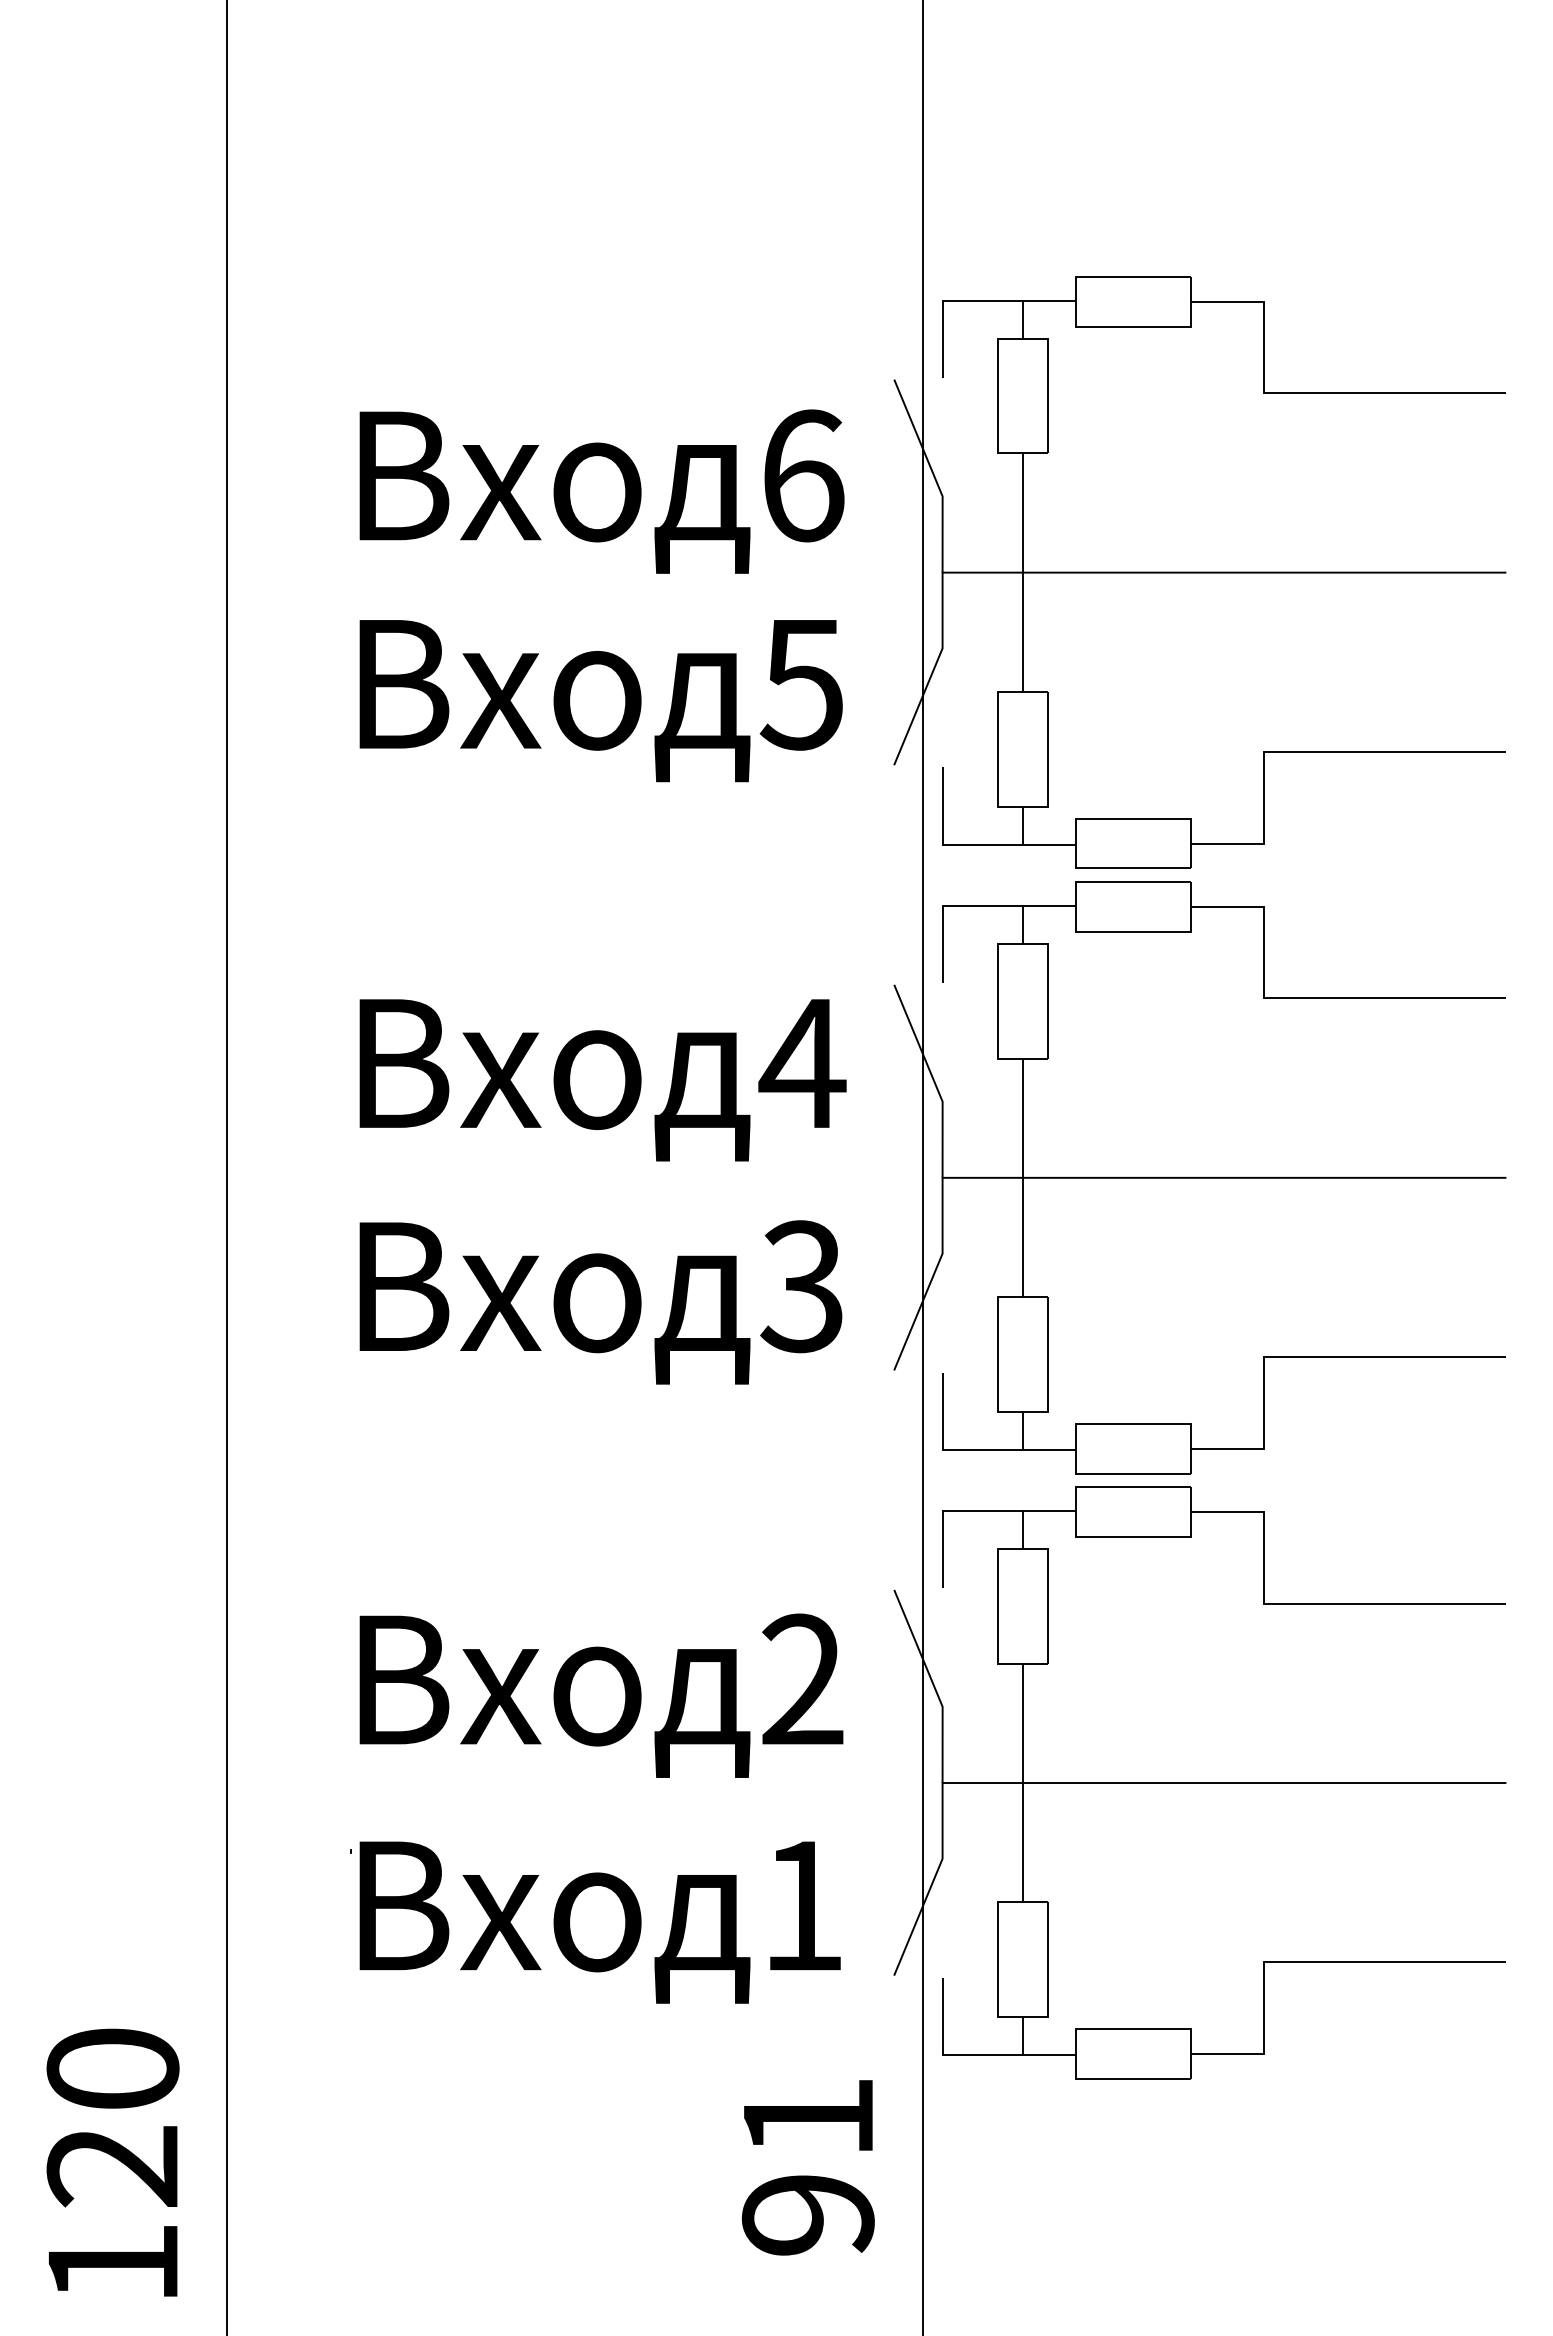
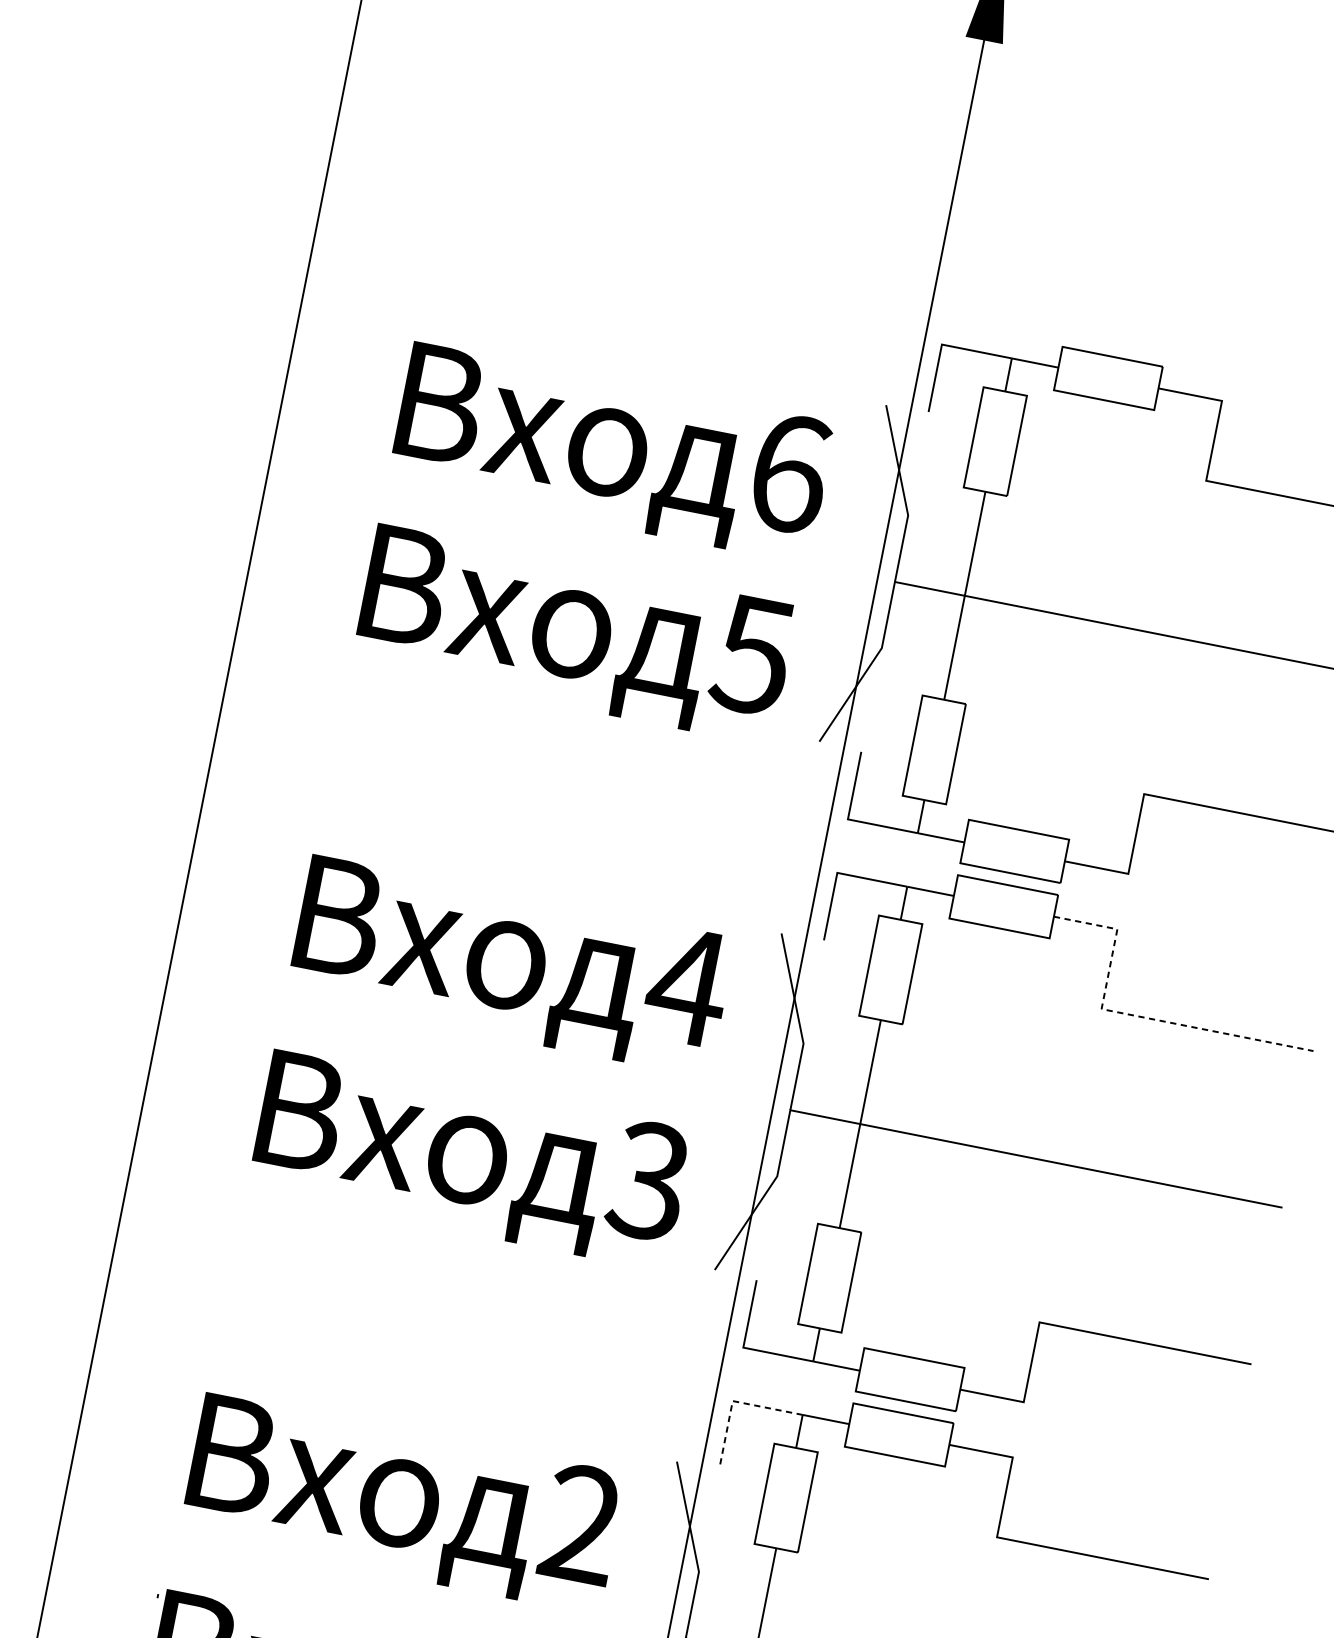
line: (1301, 998) -> (1134, 1015), solid -> dashed
line: (943, 1511) -> (733, 1401), solid -> dashed

